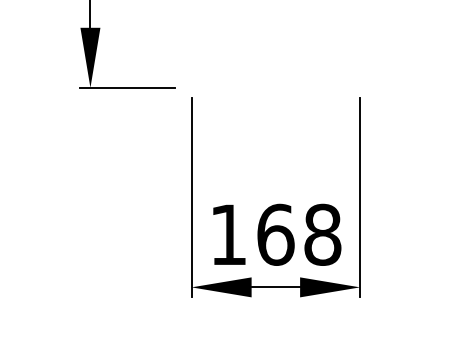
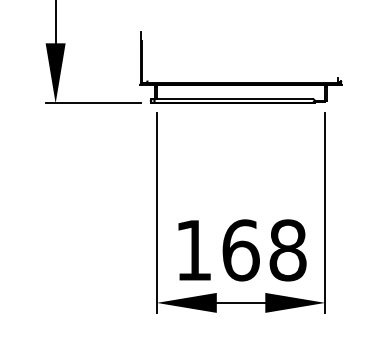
part: (275, 67) -> (240, 83), added

